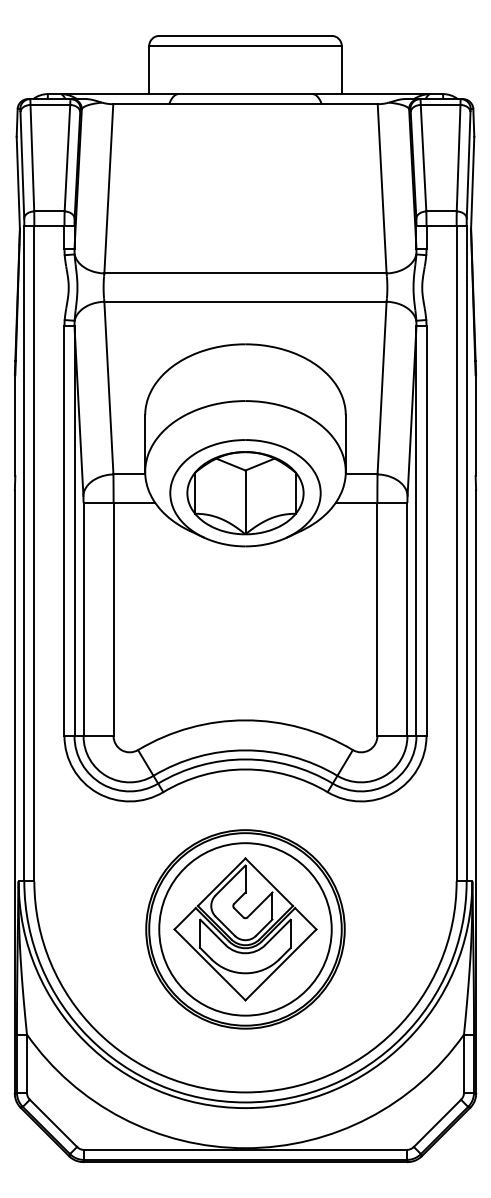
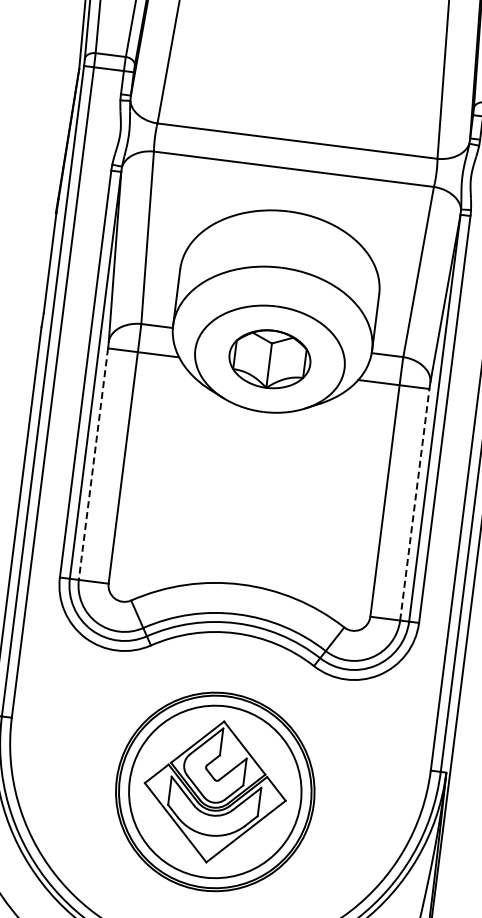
part: (245, 493) -> (269, 359), size x0.7
line: (83, 619) -> (93, 464), solid -> dashed
line: (407, 619) -> (414, 504), solid -> dashed

